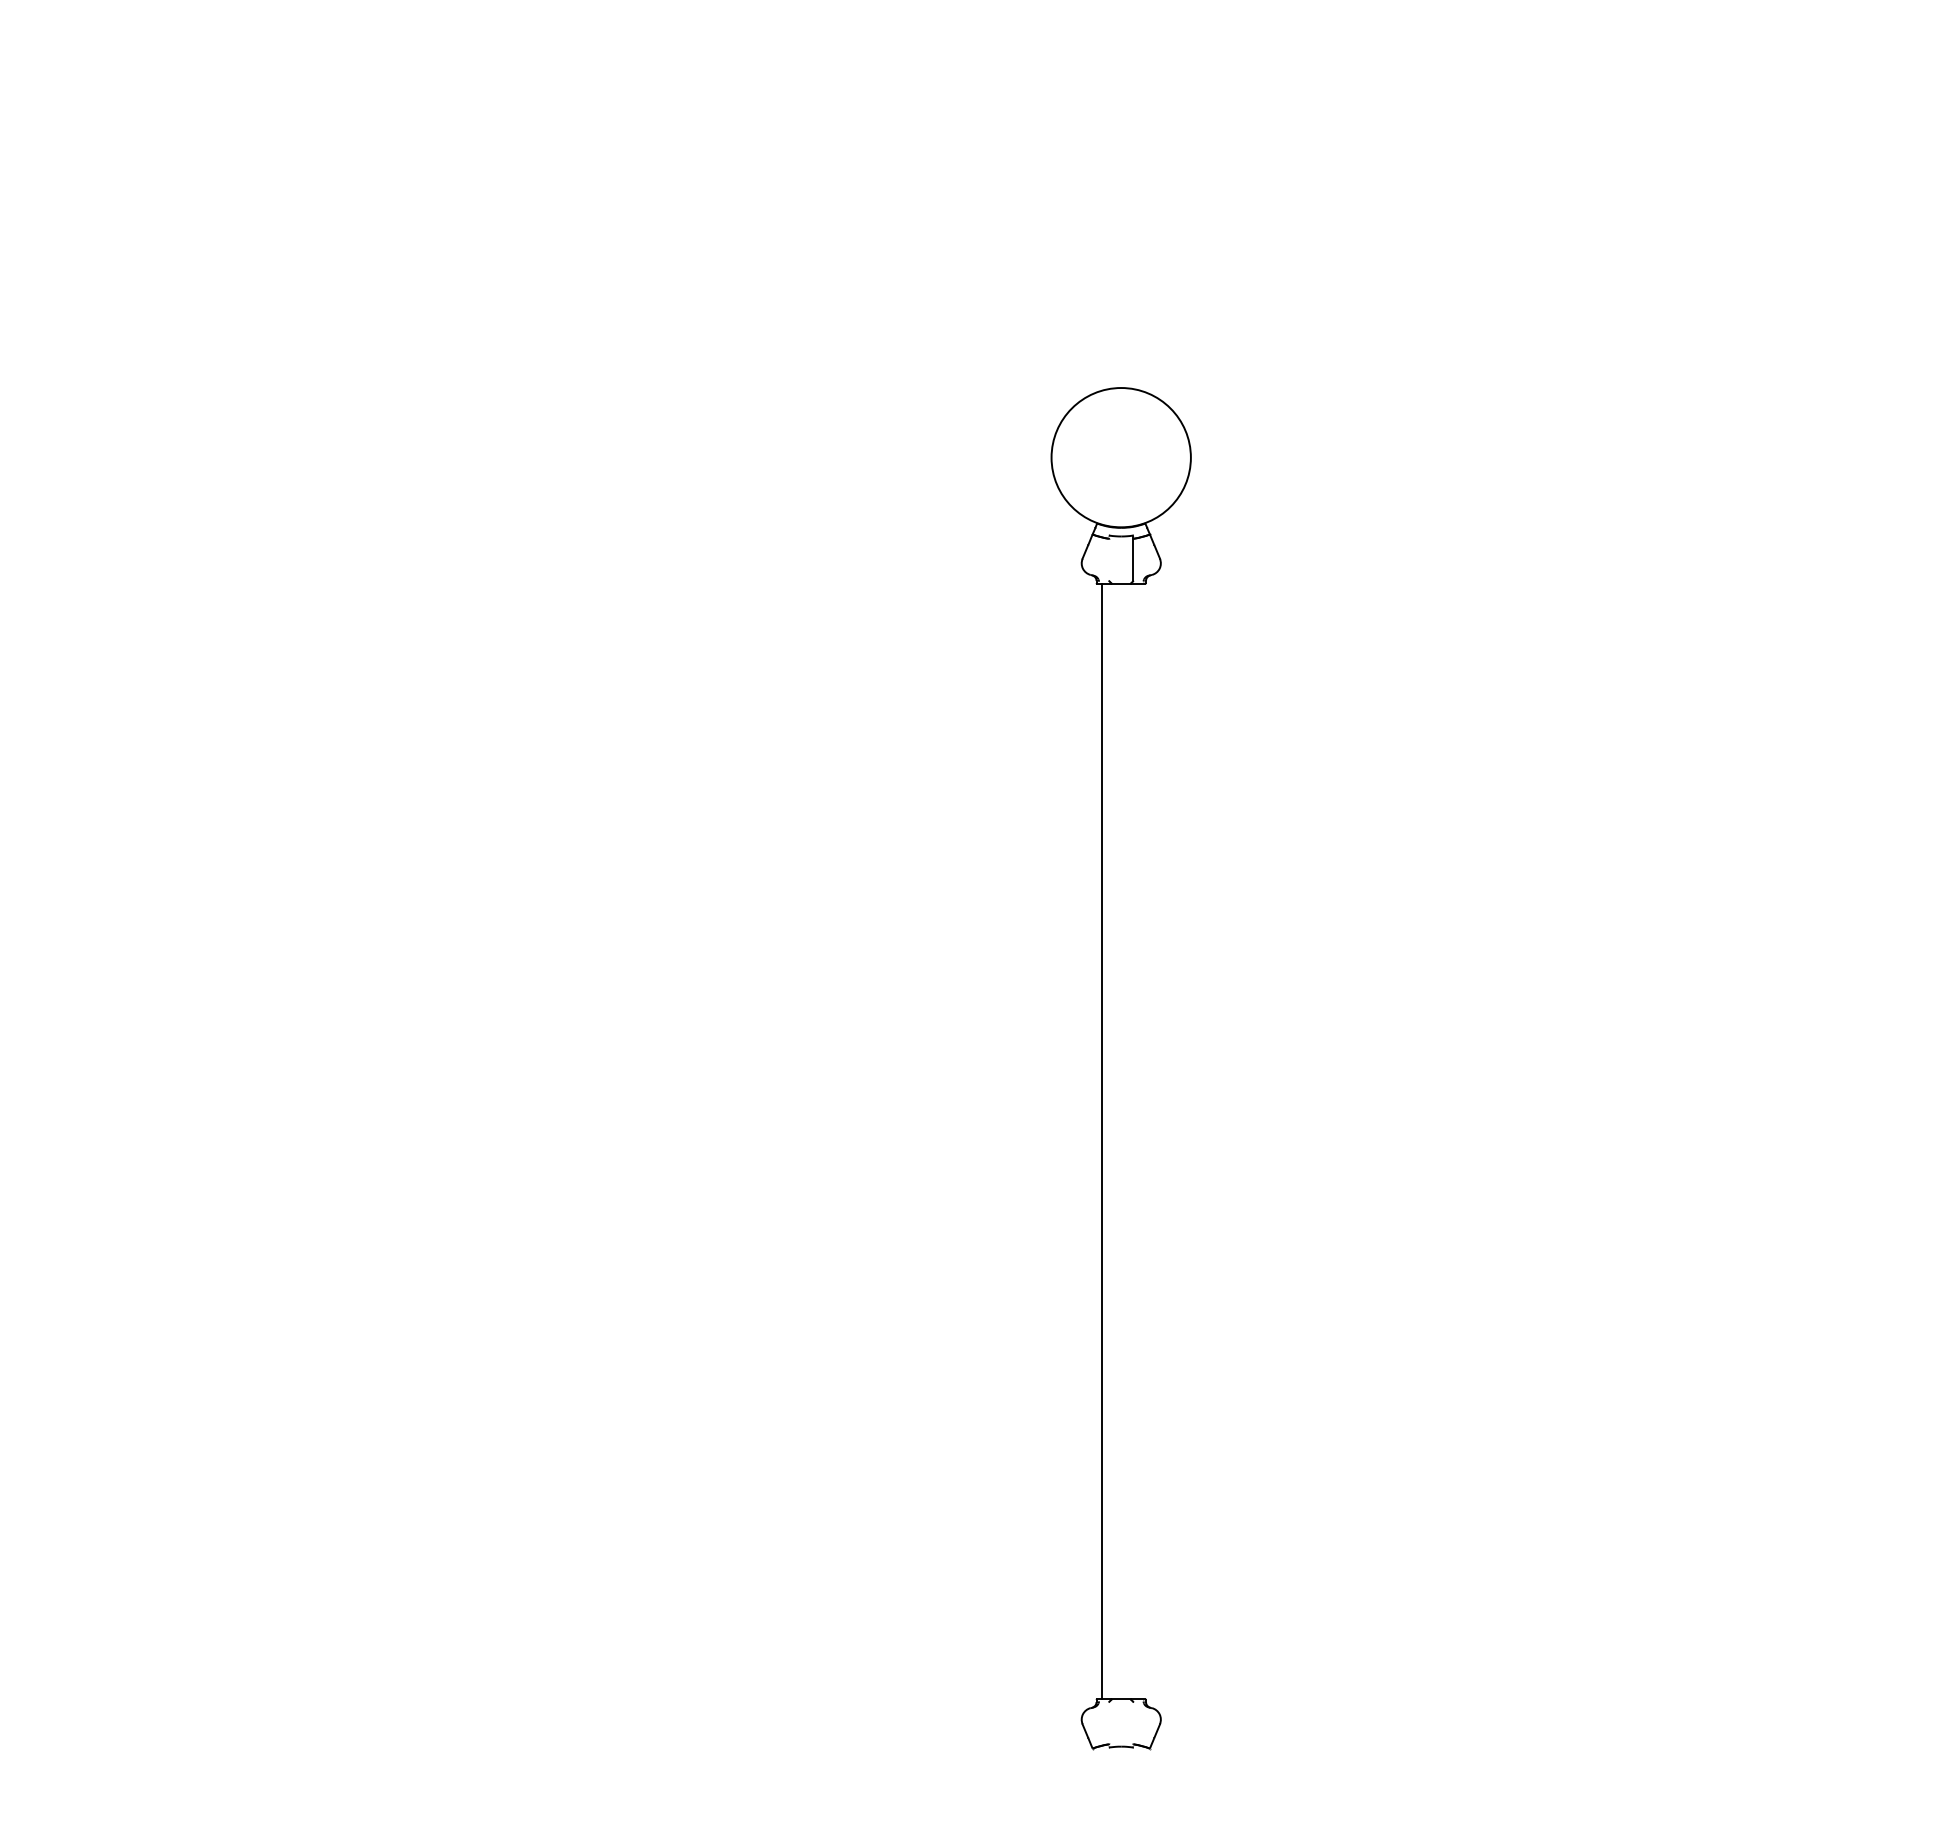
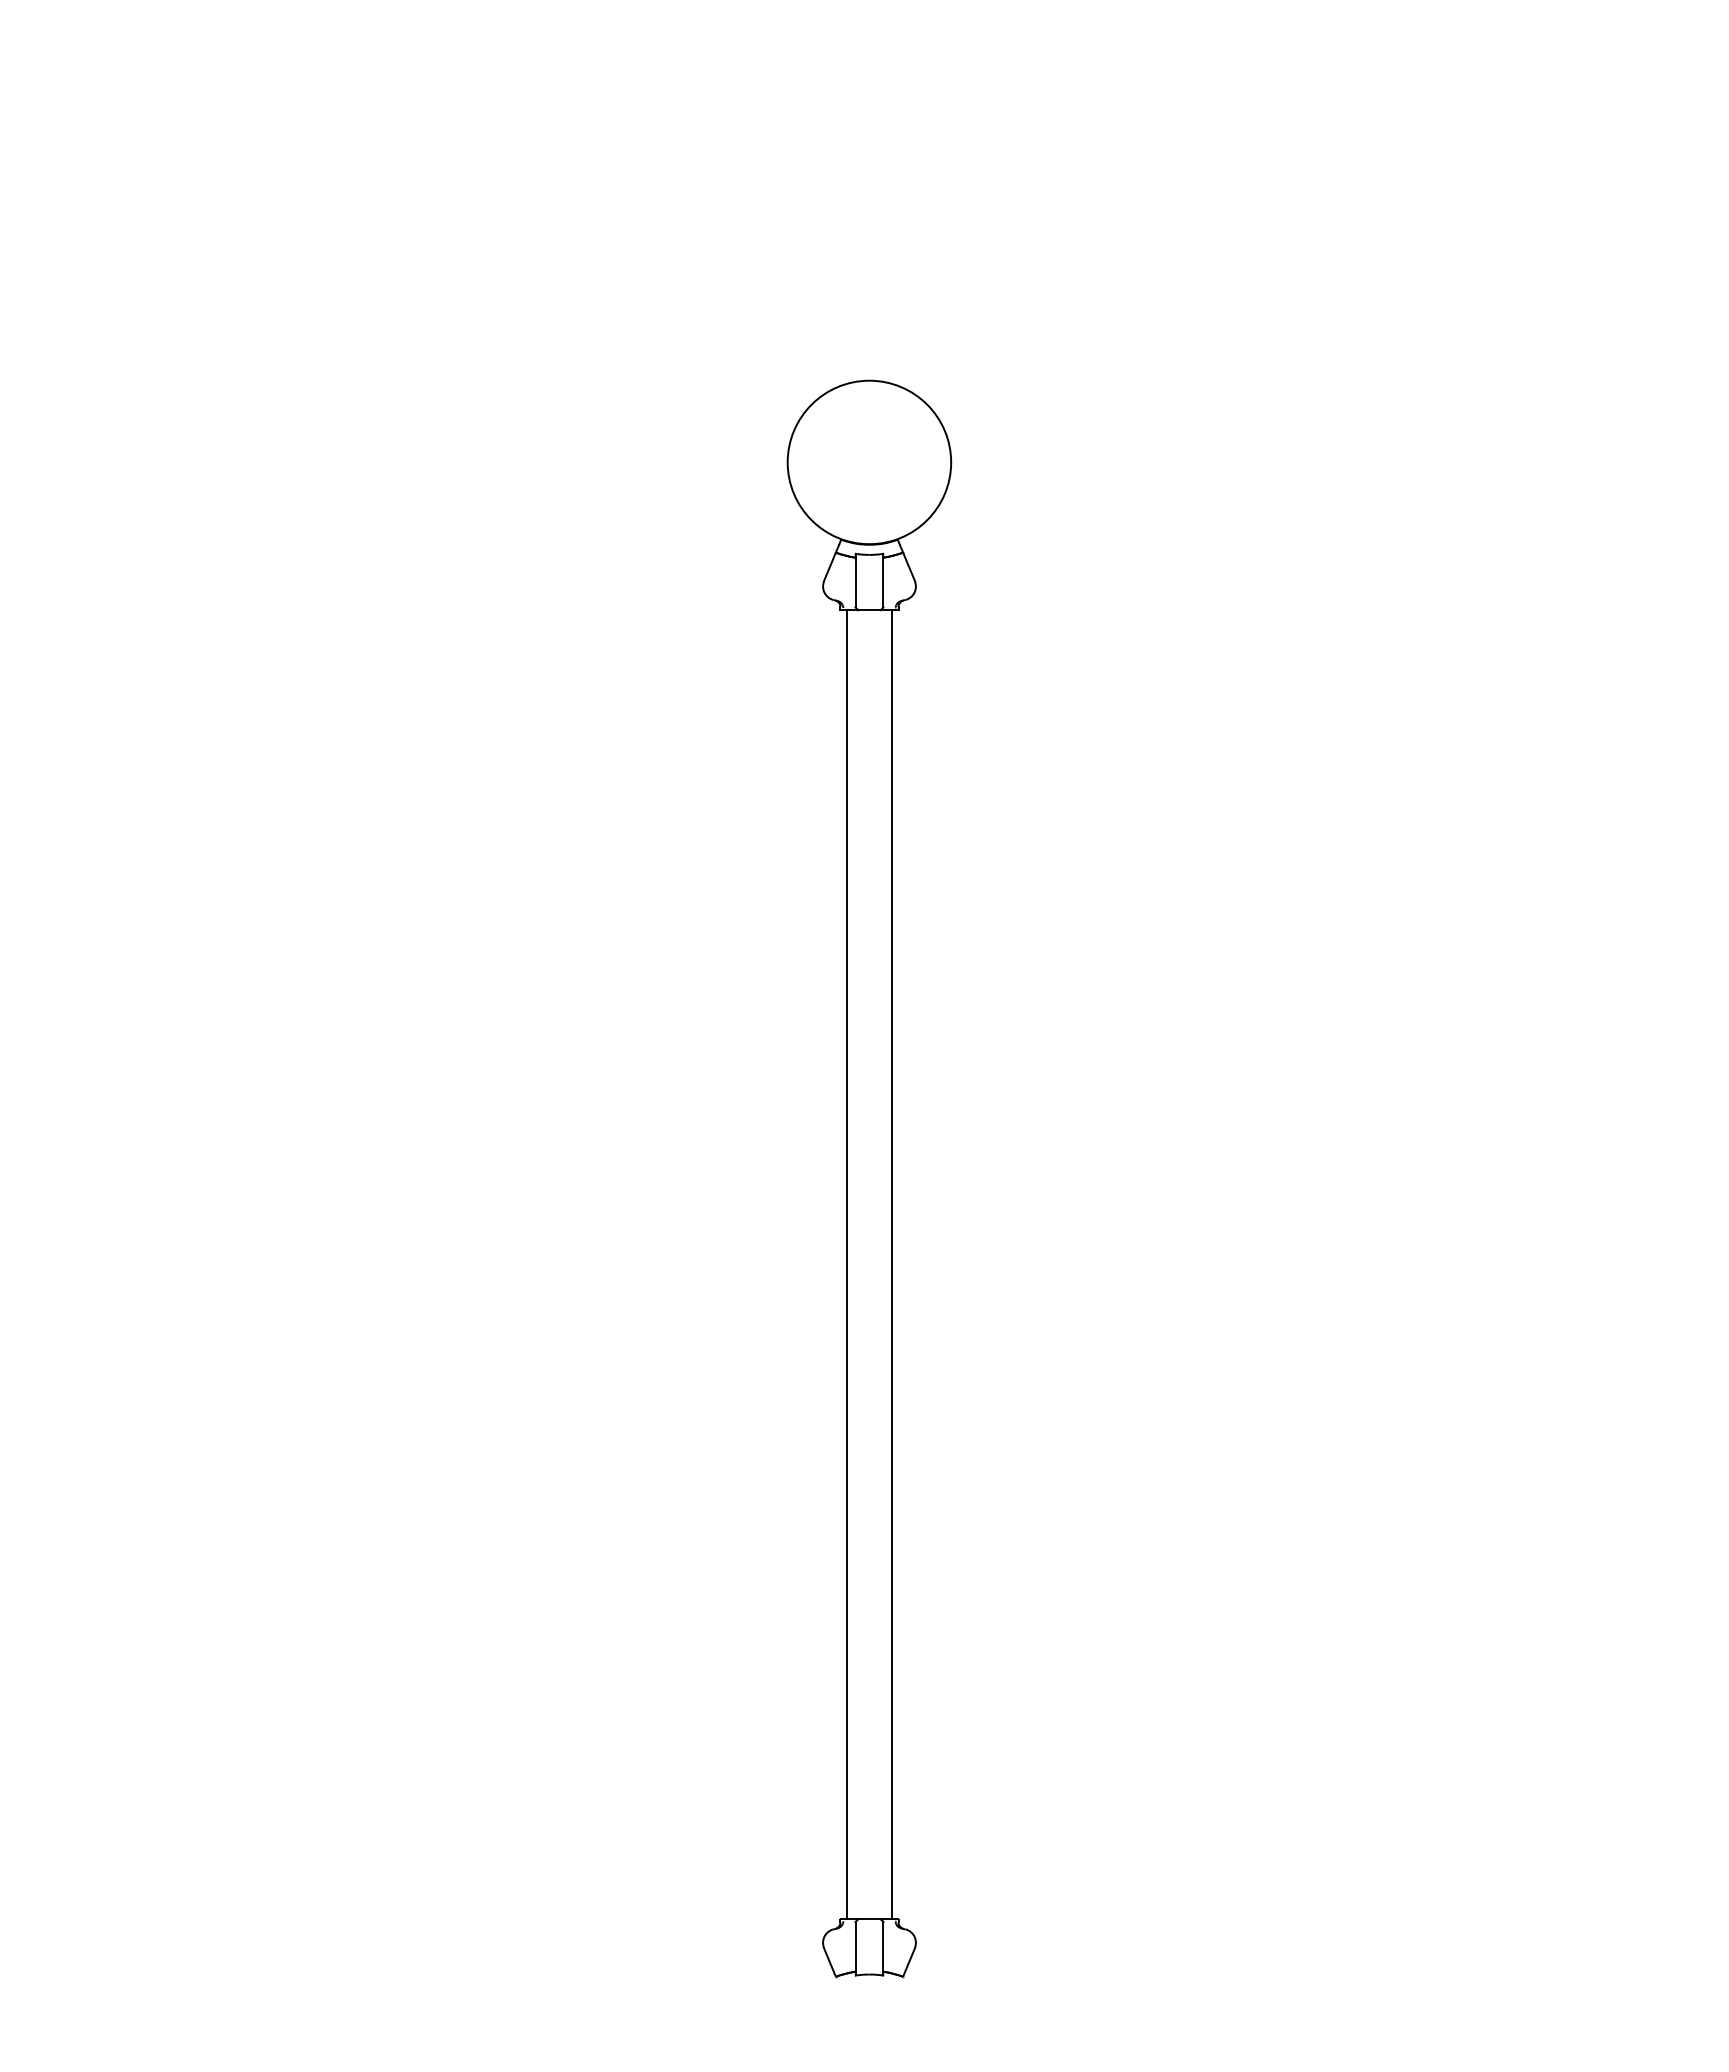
line: (1109, 558) -> (855, 580), added
line: (1140, 1141) -> (892, 1264), added
line: (1109, 1723) -> (855, 1947), added
line: (1133, 1723) -> (883, 1947), added

